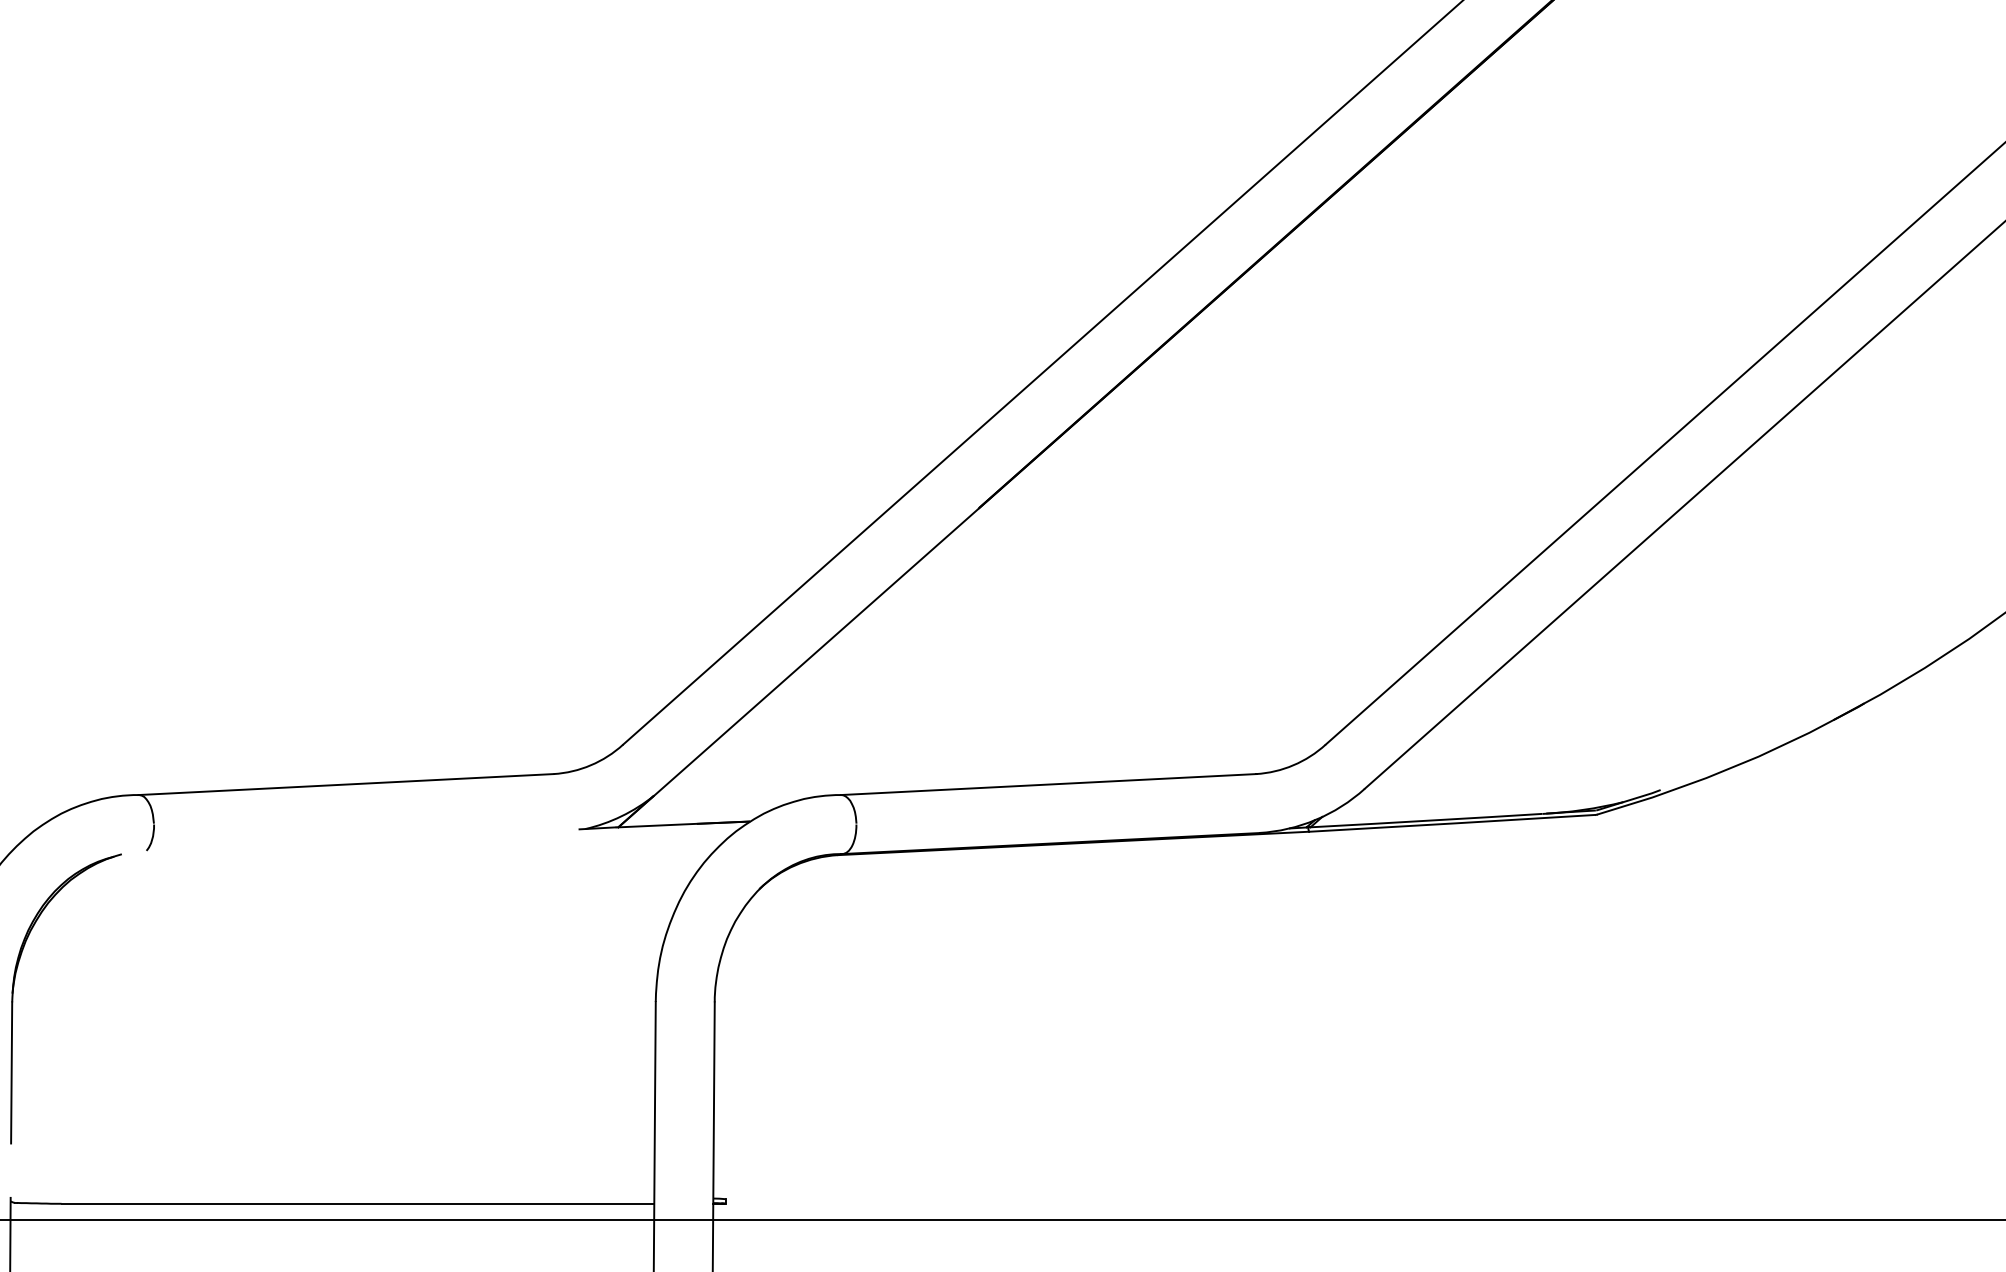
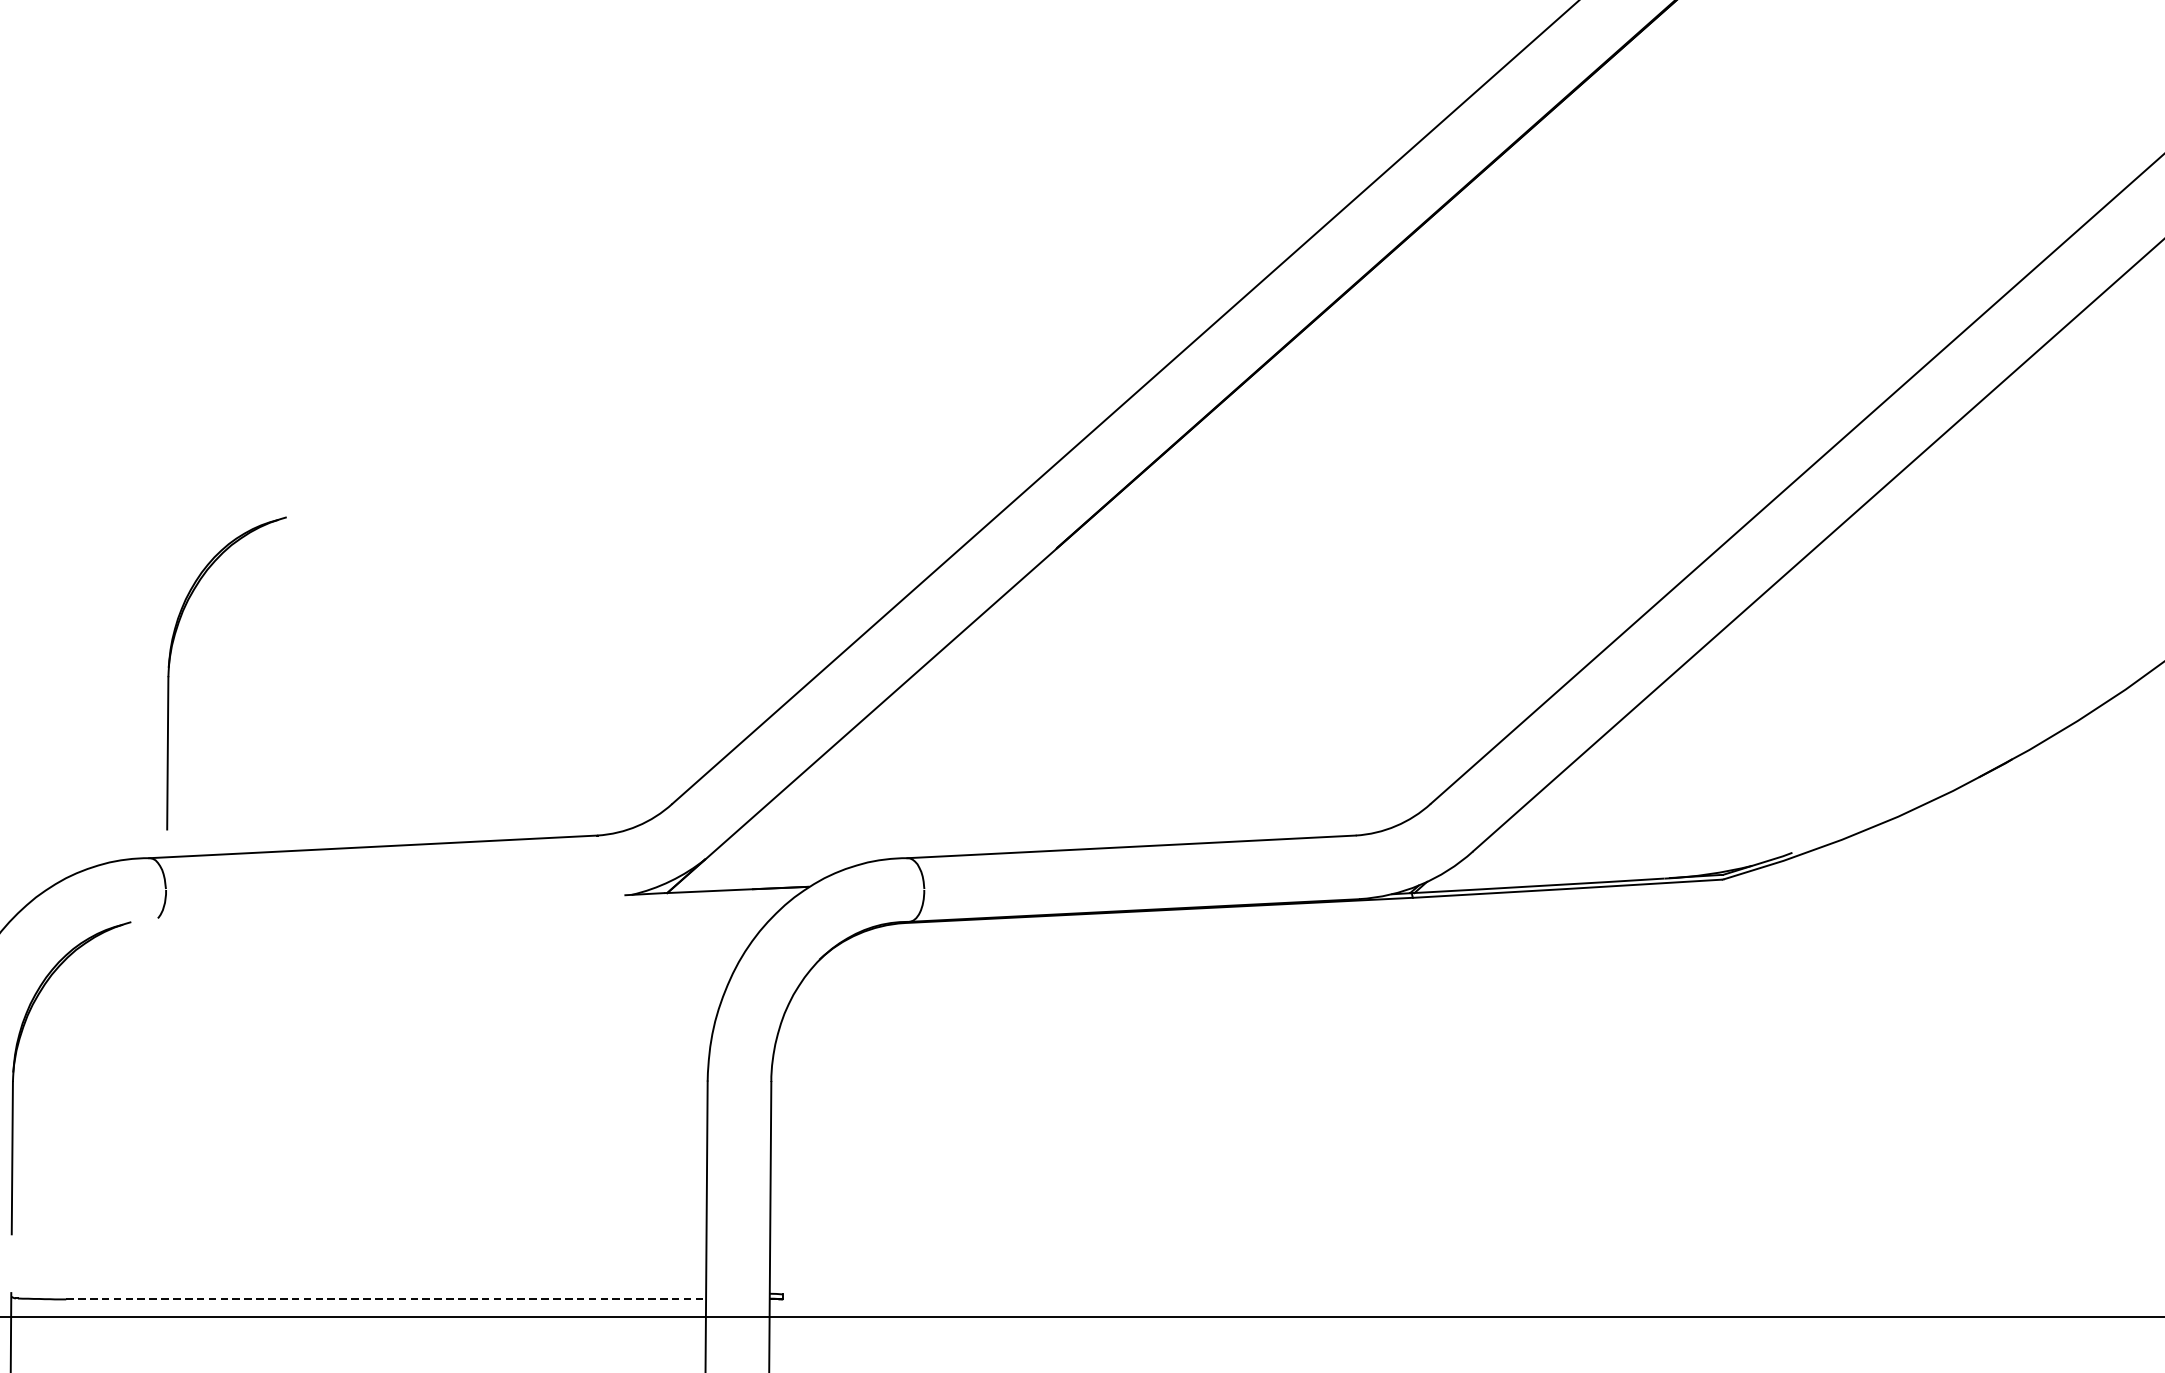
part: (157, 623) -> (169, 673), added
line: (358, 1203) -> (386, 1299), solid -> dashed

